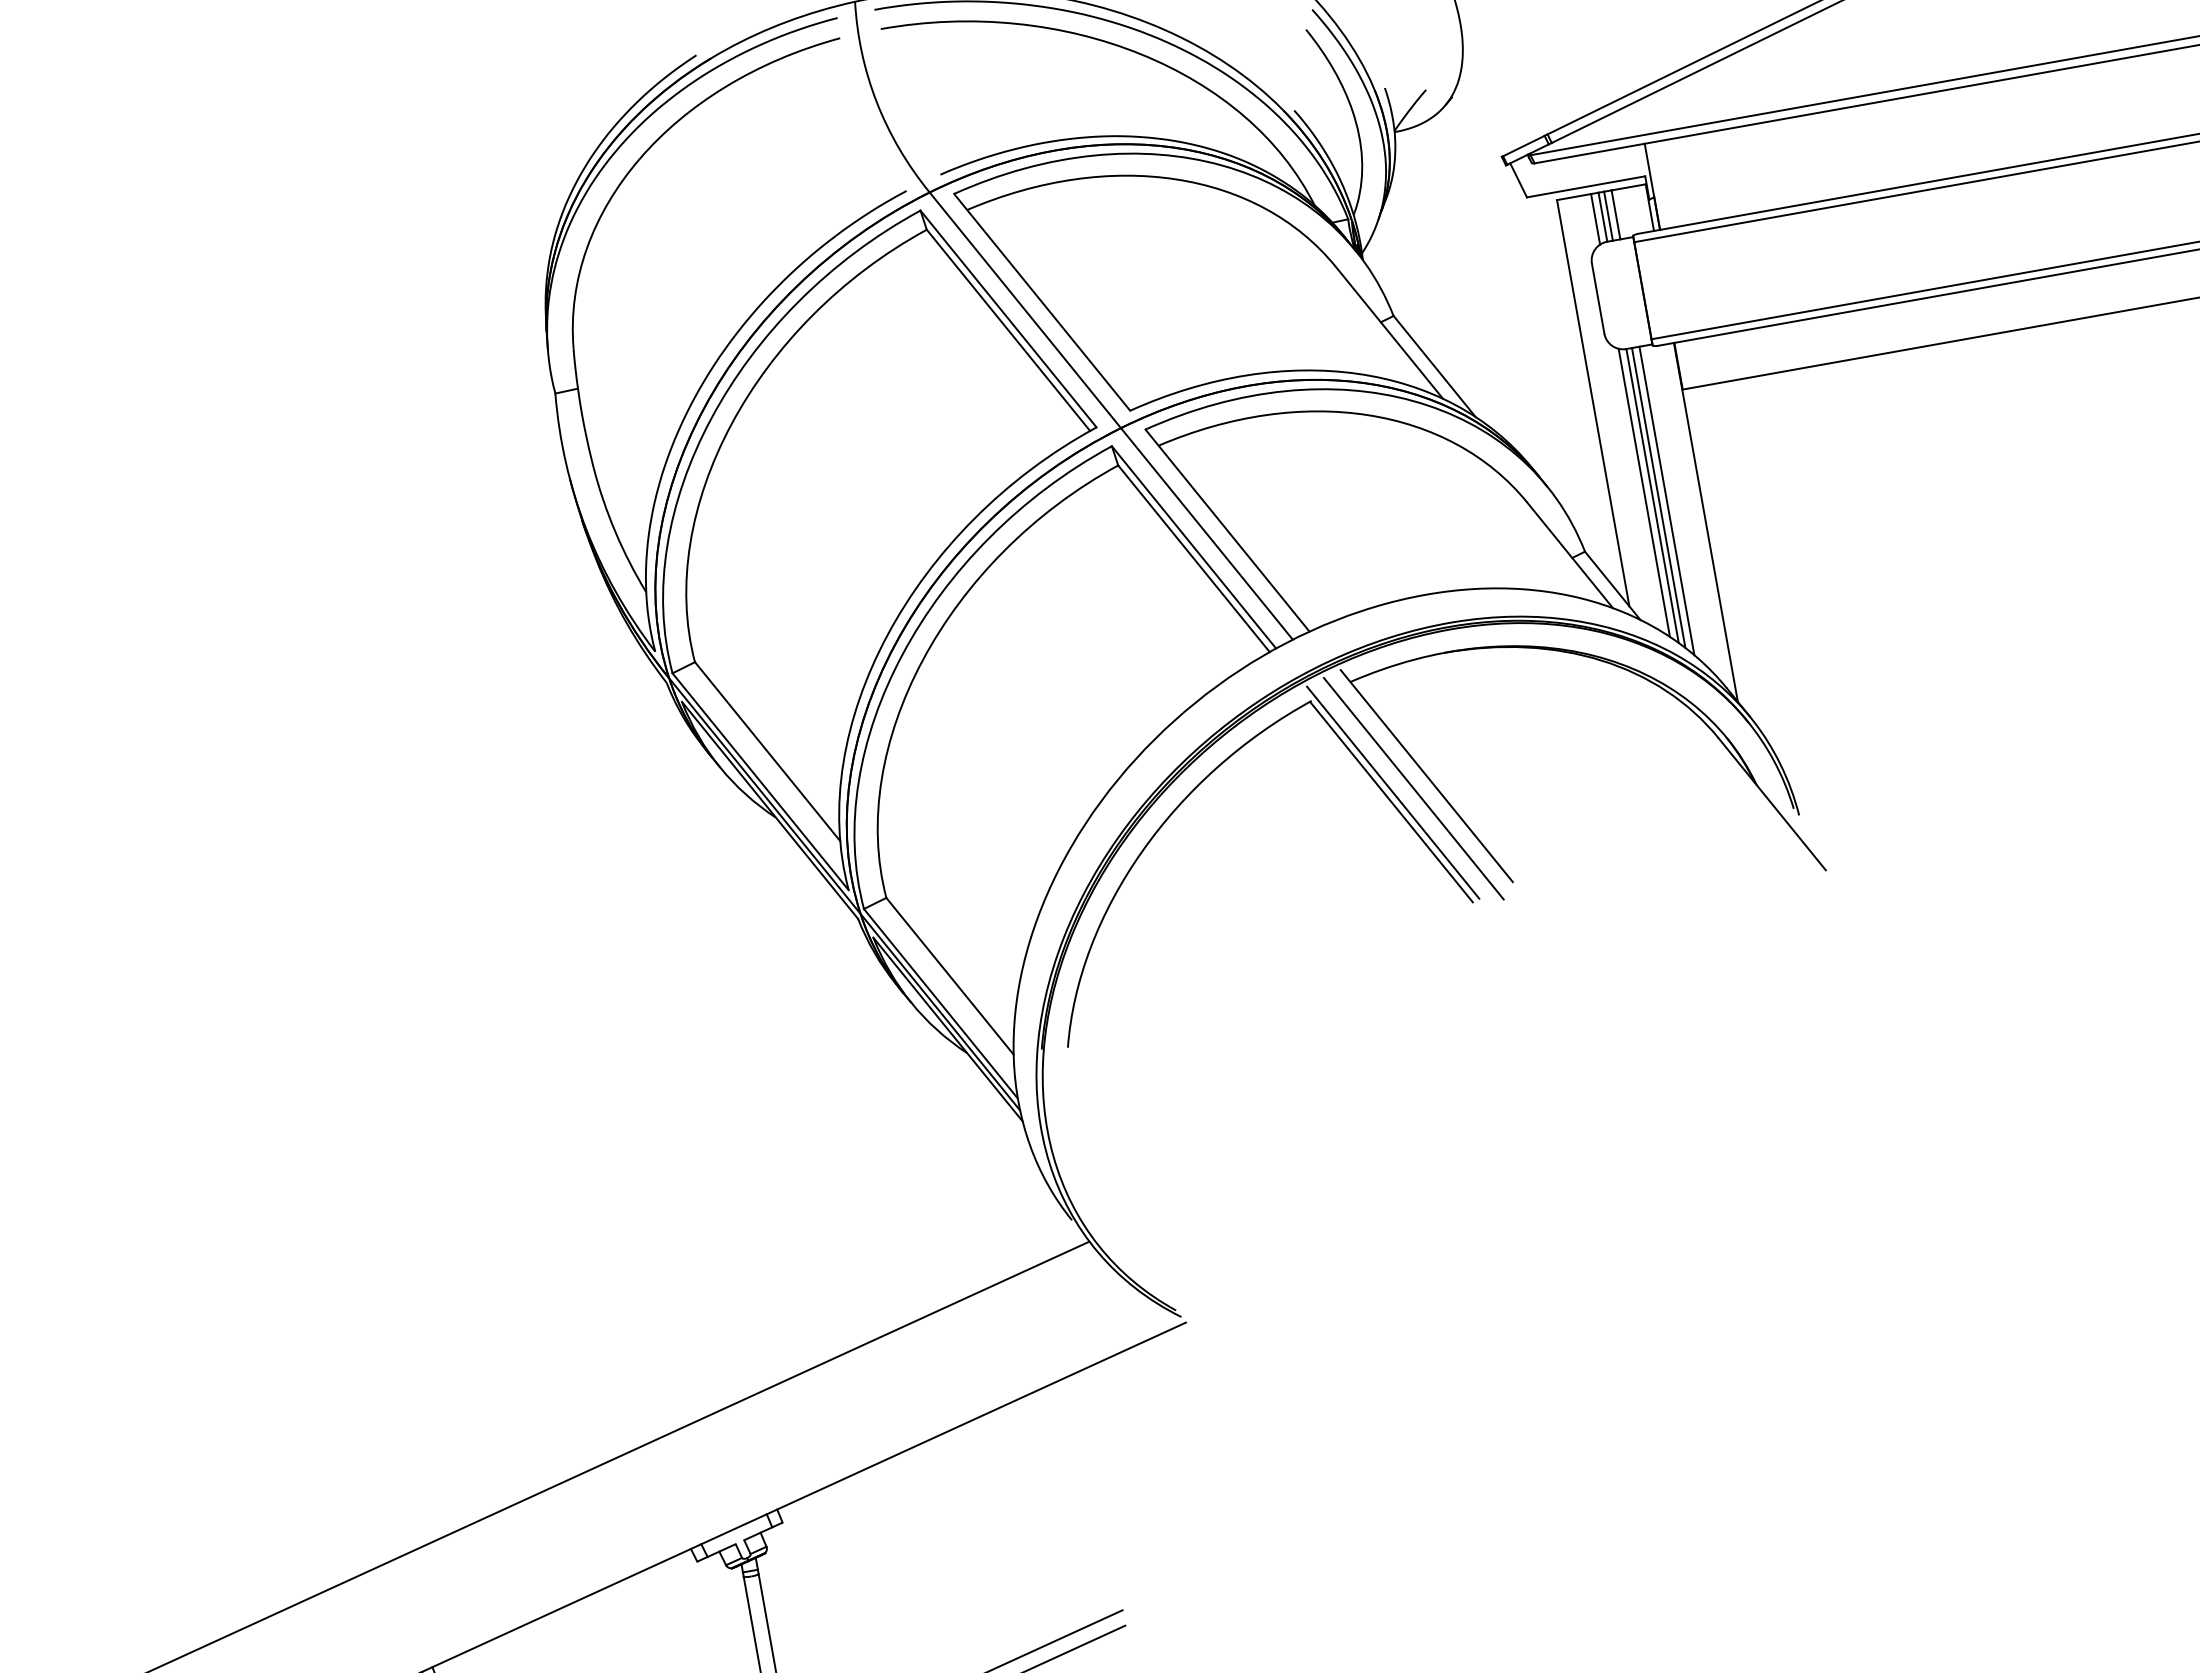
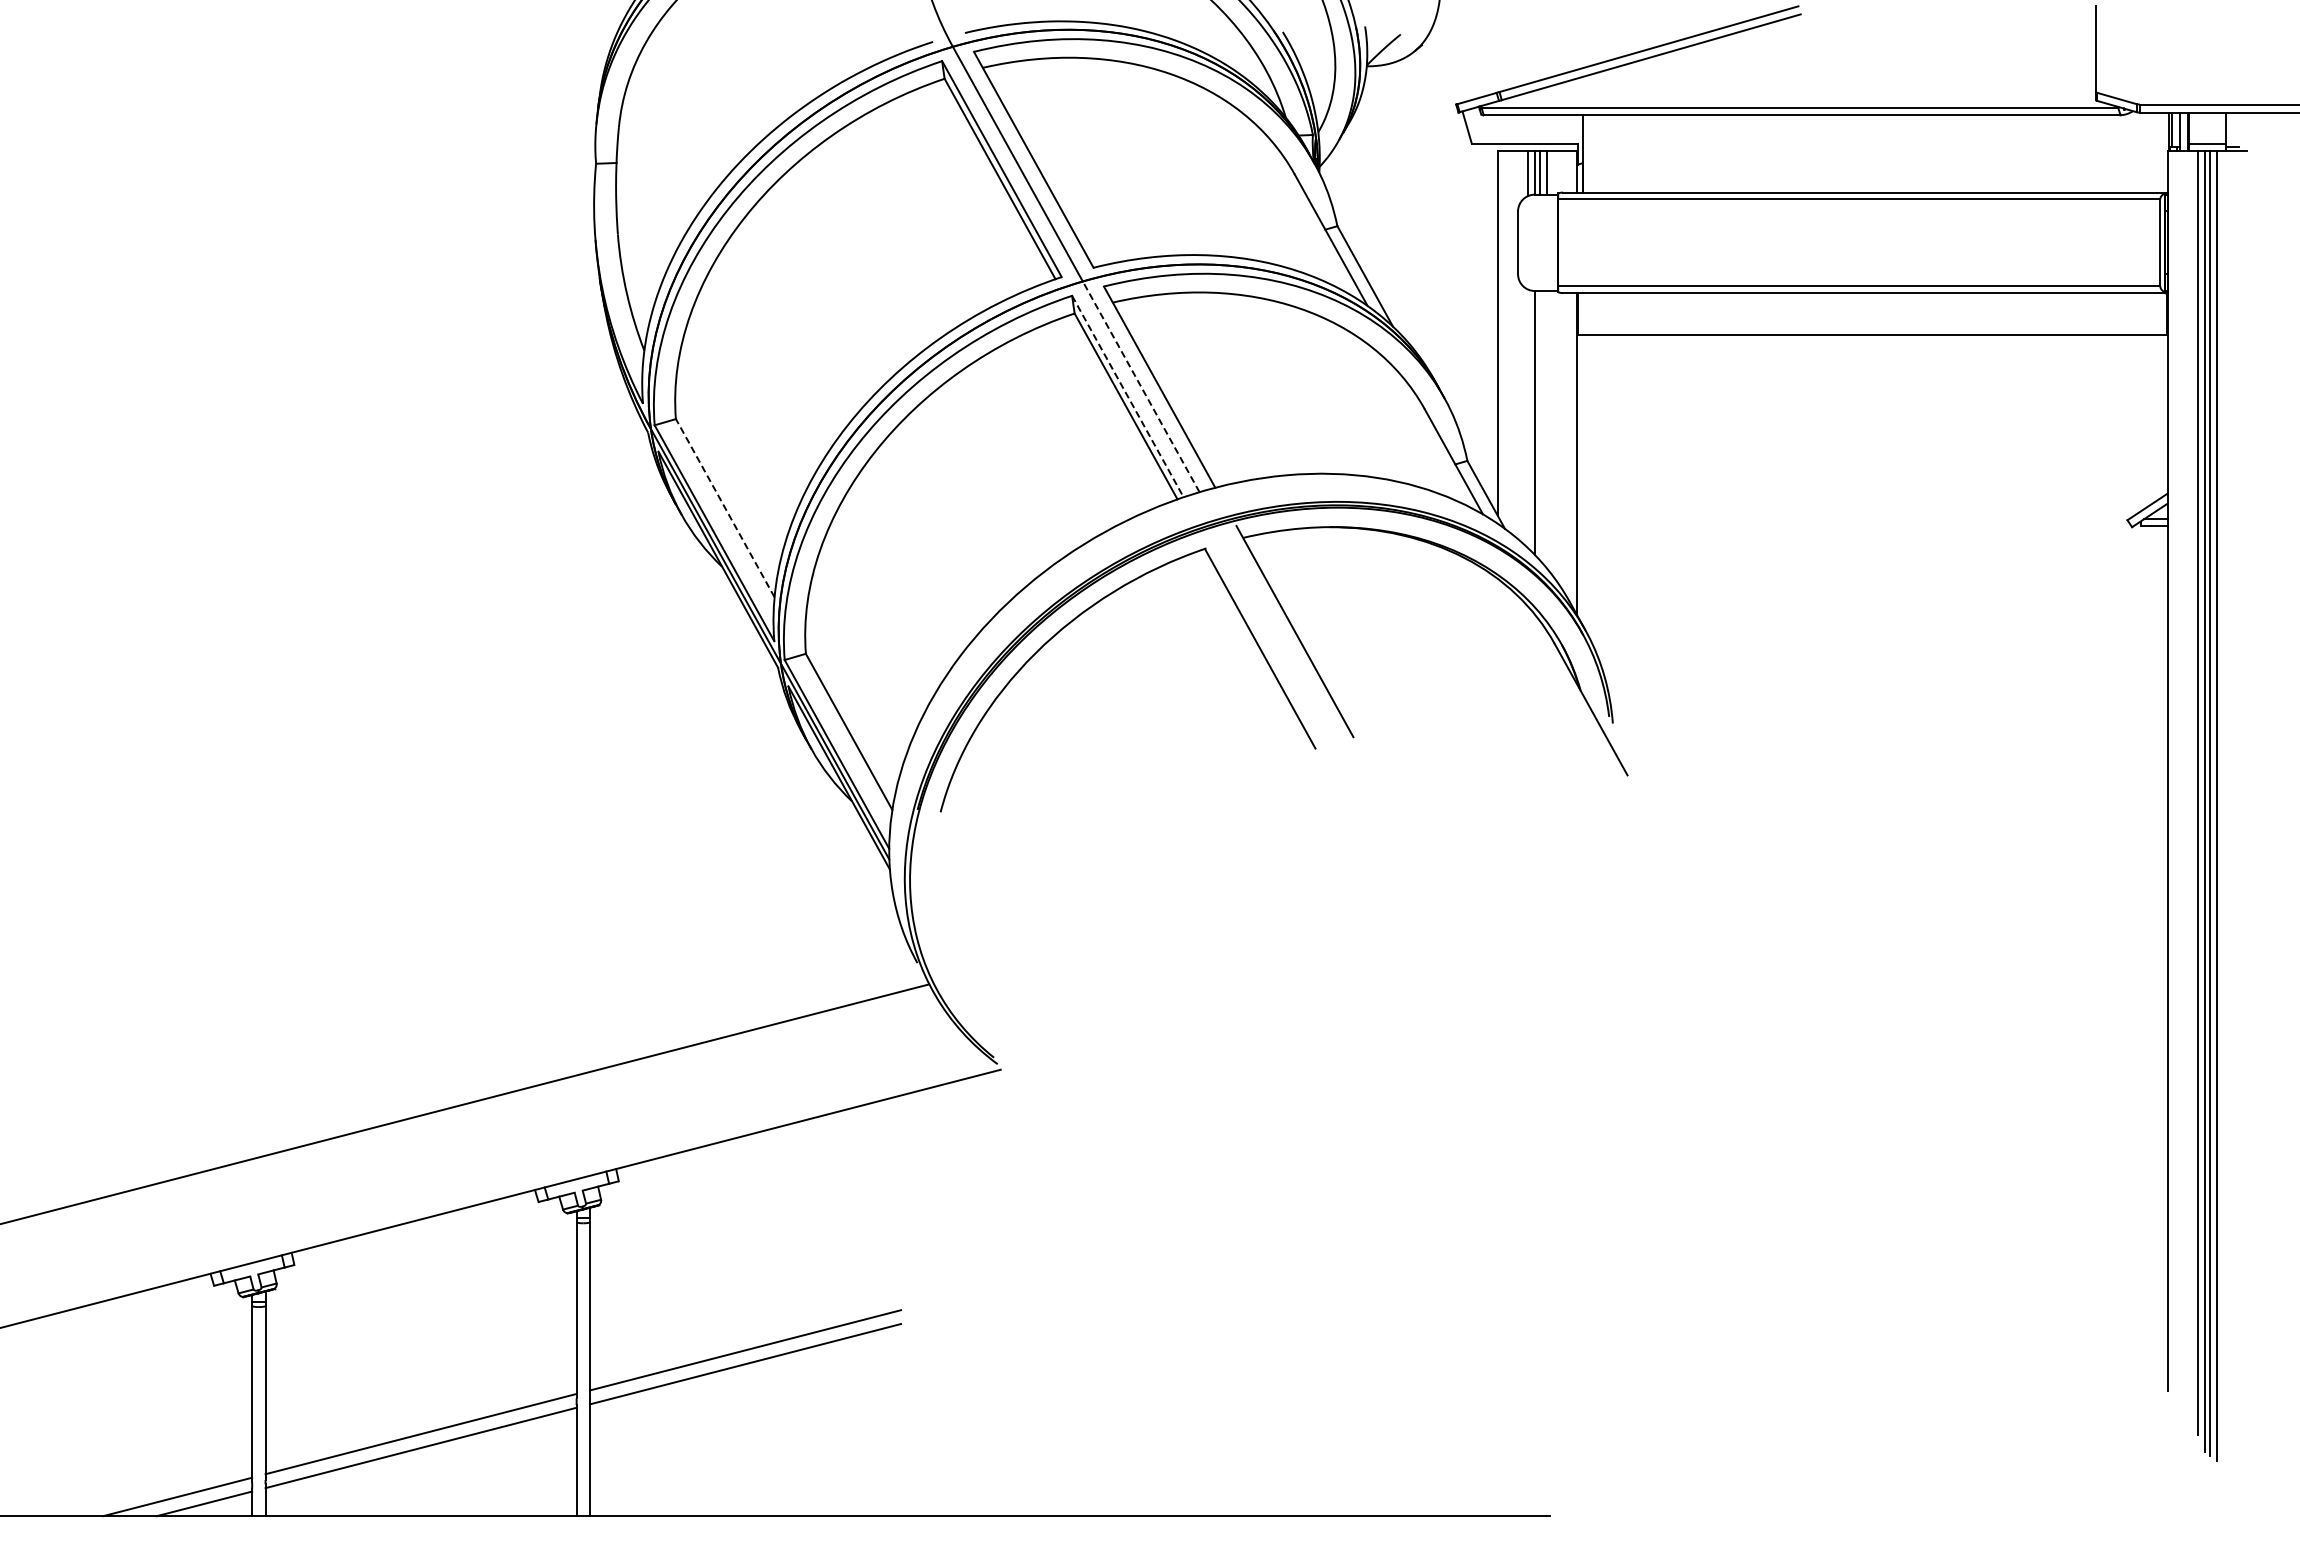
line: (1644, 492) -> (1528, 418), removed
line: (1658, 497) -> (1539, 425), removed
line: (1666, 501) -> (1546, 429), removed
line: (1206, 533) -> (1140, 386), solid -> dashed
line: (1194, 548) -> (1128, 397), solid -> dashed
line: (767, 751) -> (725, 508), solid -> dashed
line: (1413, 788) -> (1281, 640), removed
line: (1392, 792) -> (1262, 640), removed

